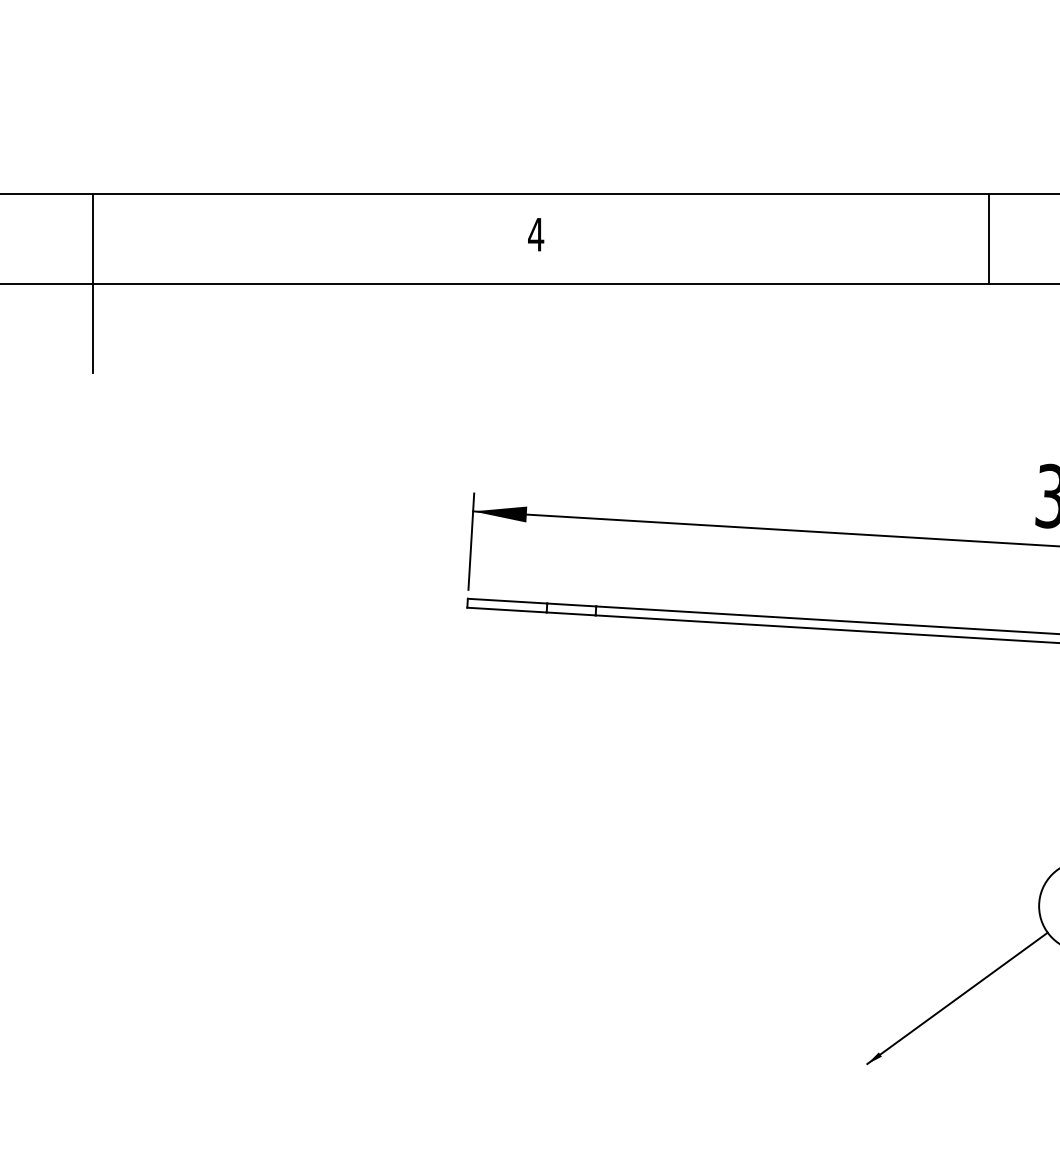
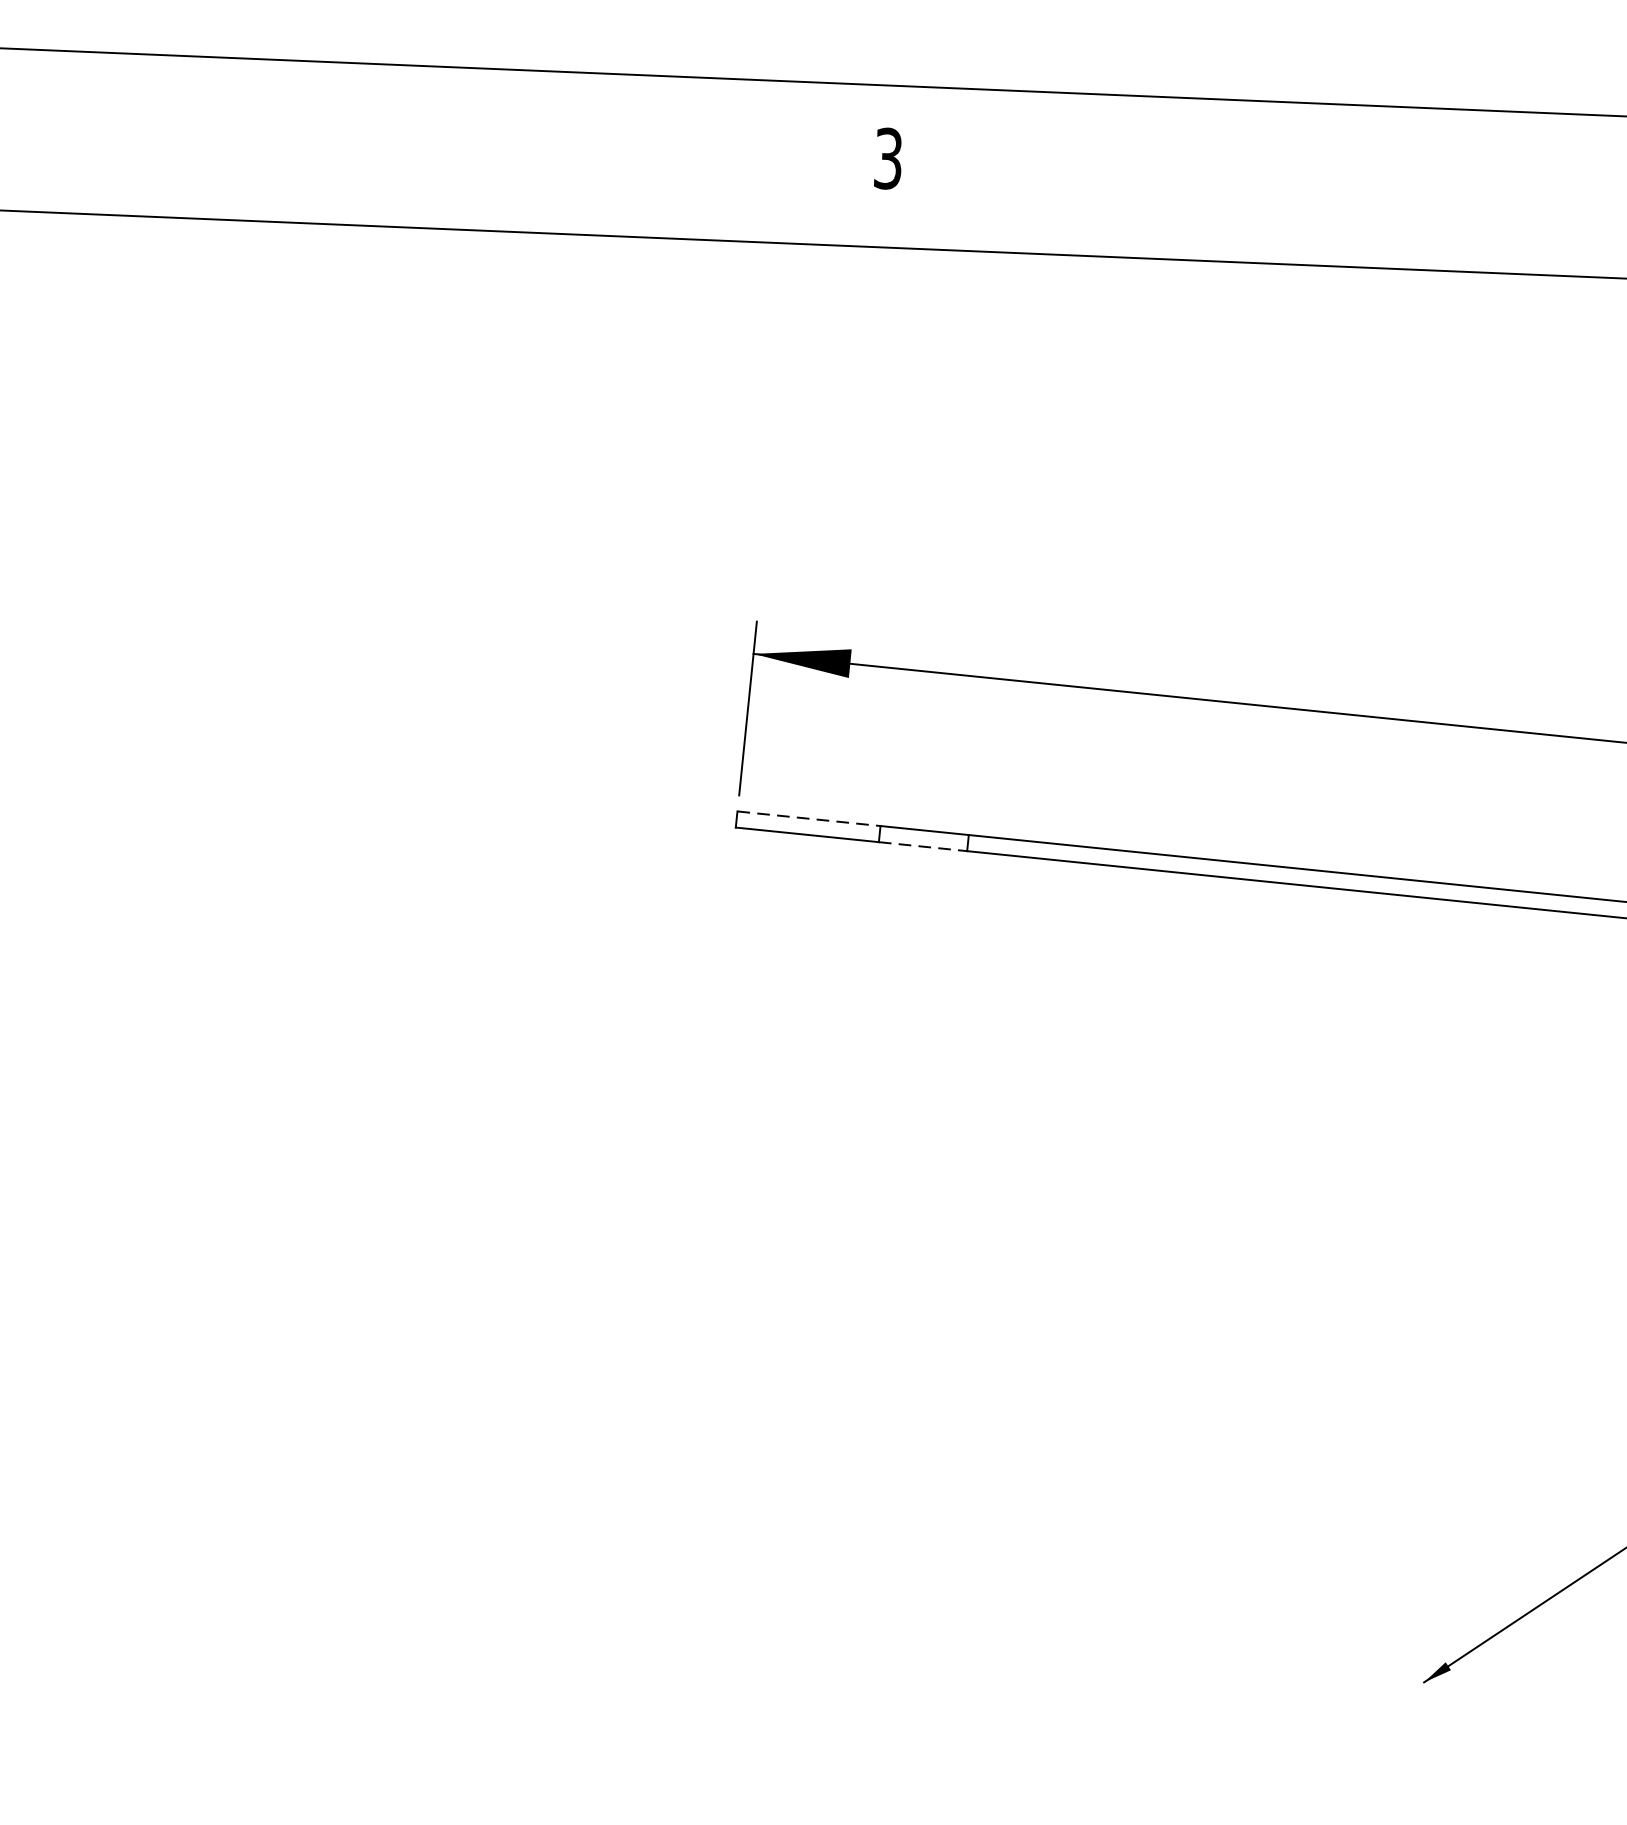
text: (536, 234) -> (889, 158), 4 -> 3
line: (93, 283) -> (84, 213), removed
line: (507, 601) -> (808, 819), solid -> dashed
line: (571, 613) -> (923, 845), solid -> dashed

